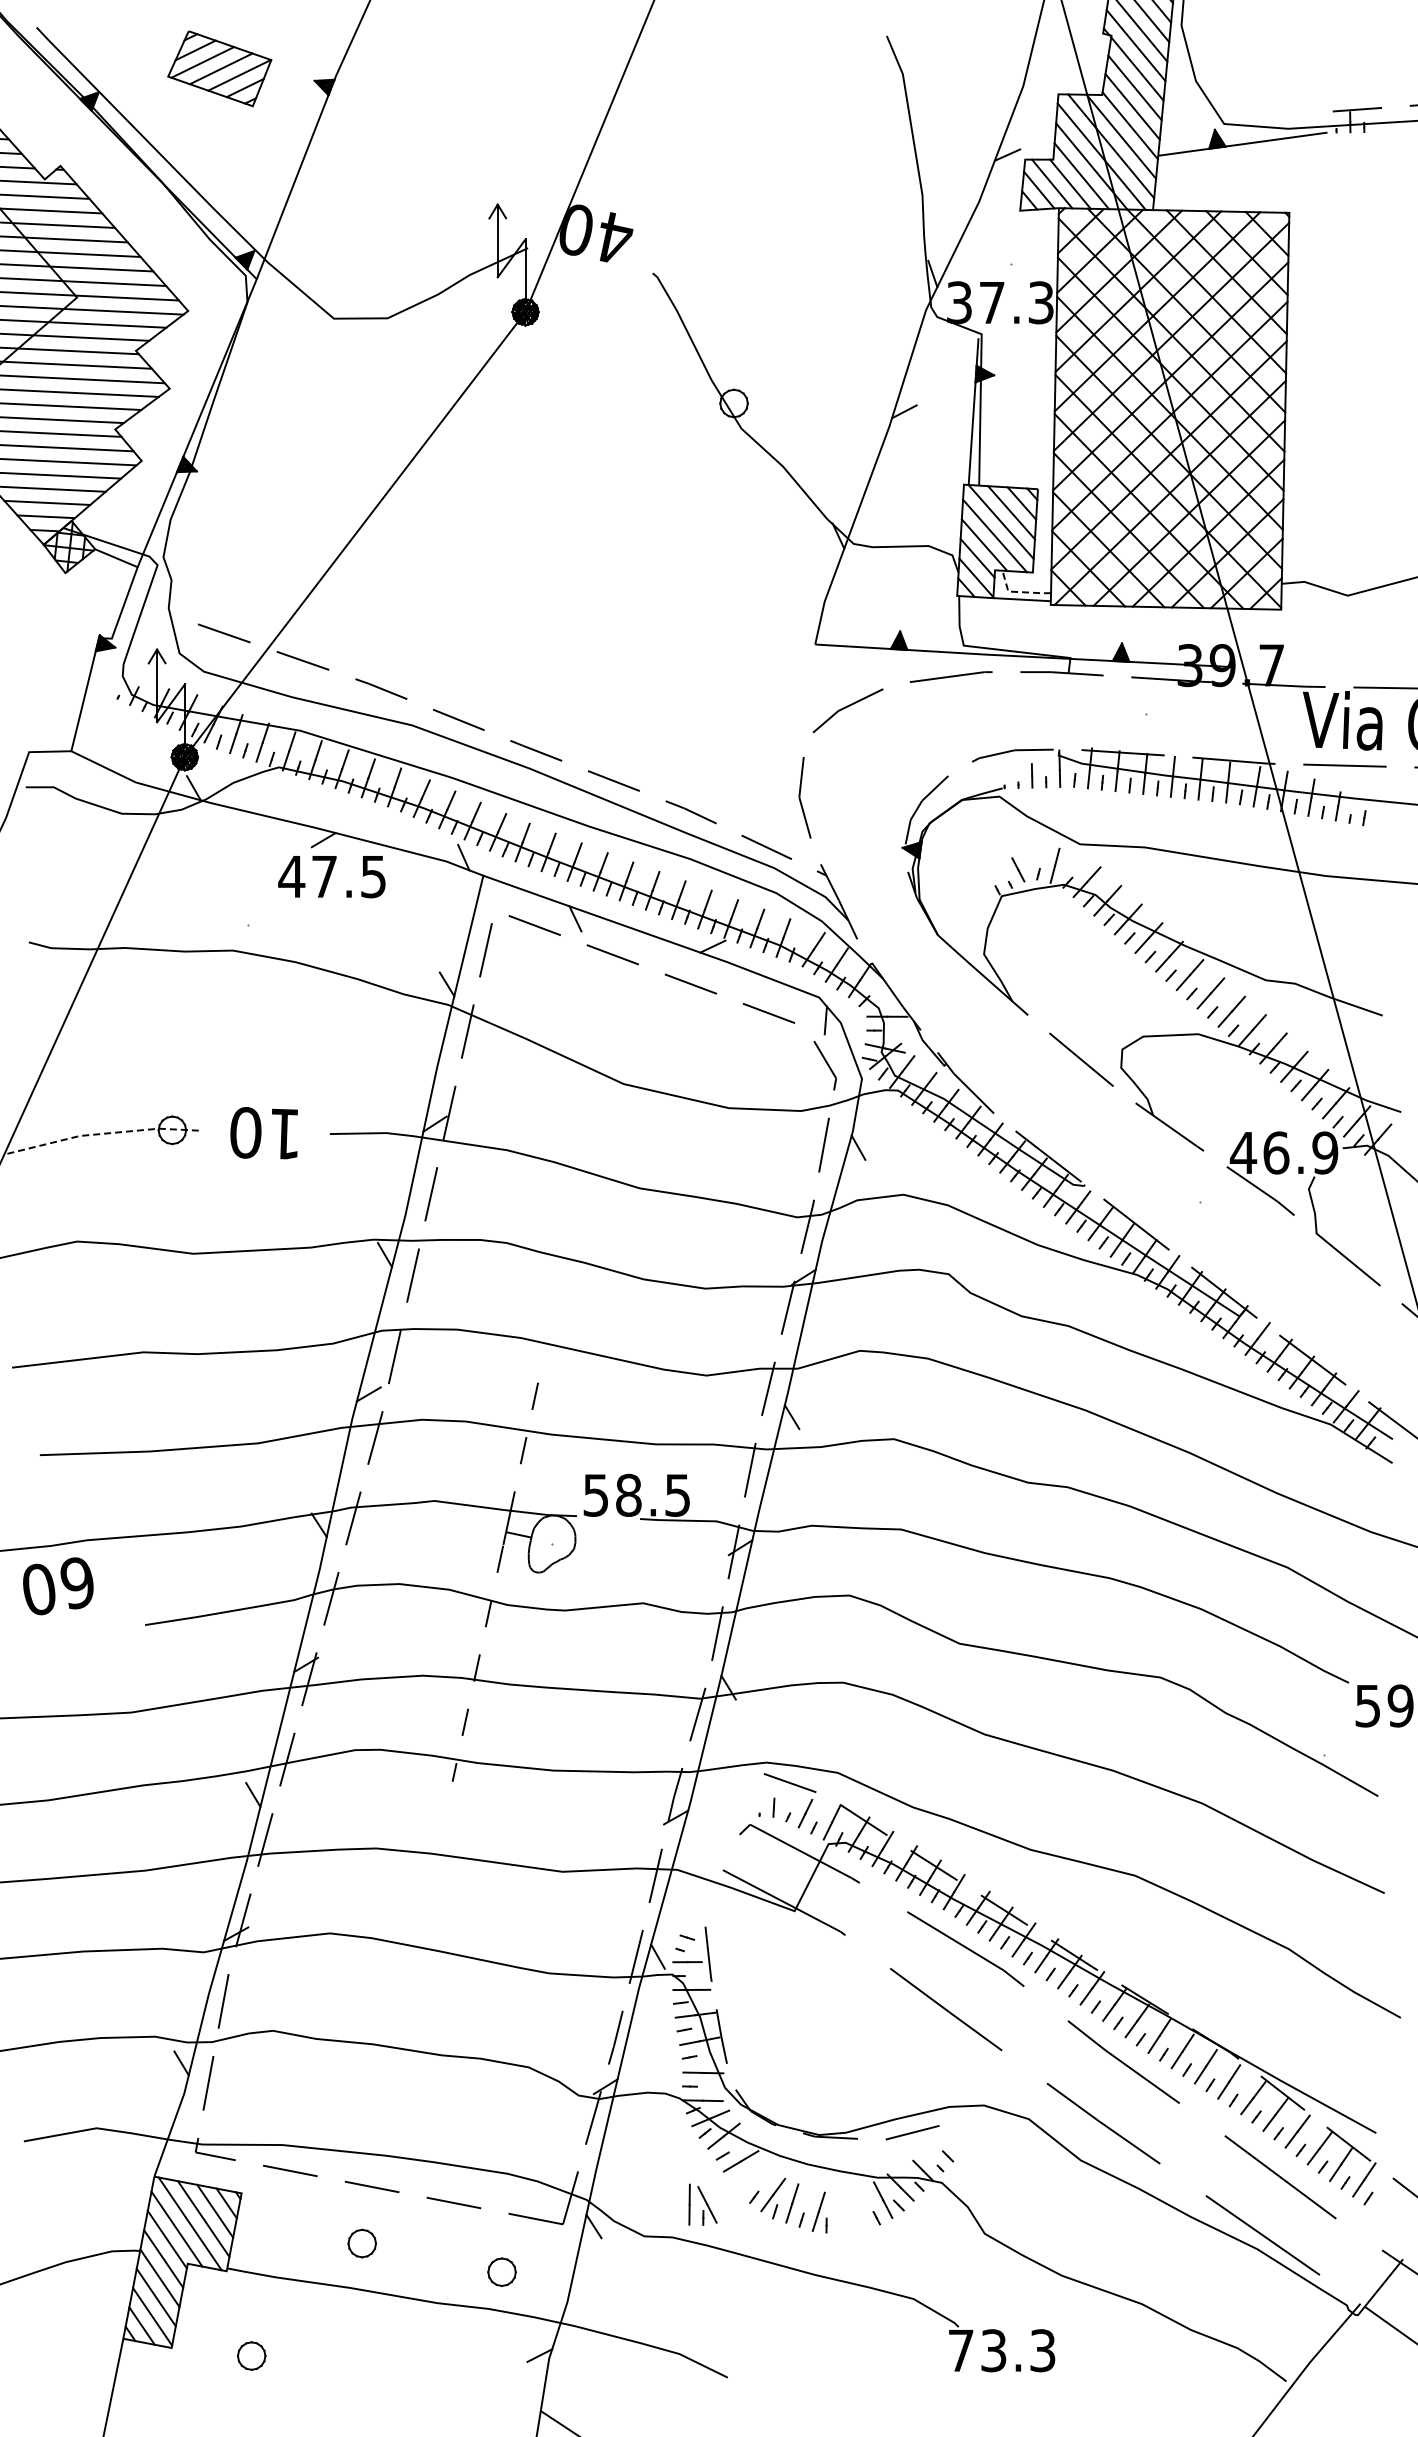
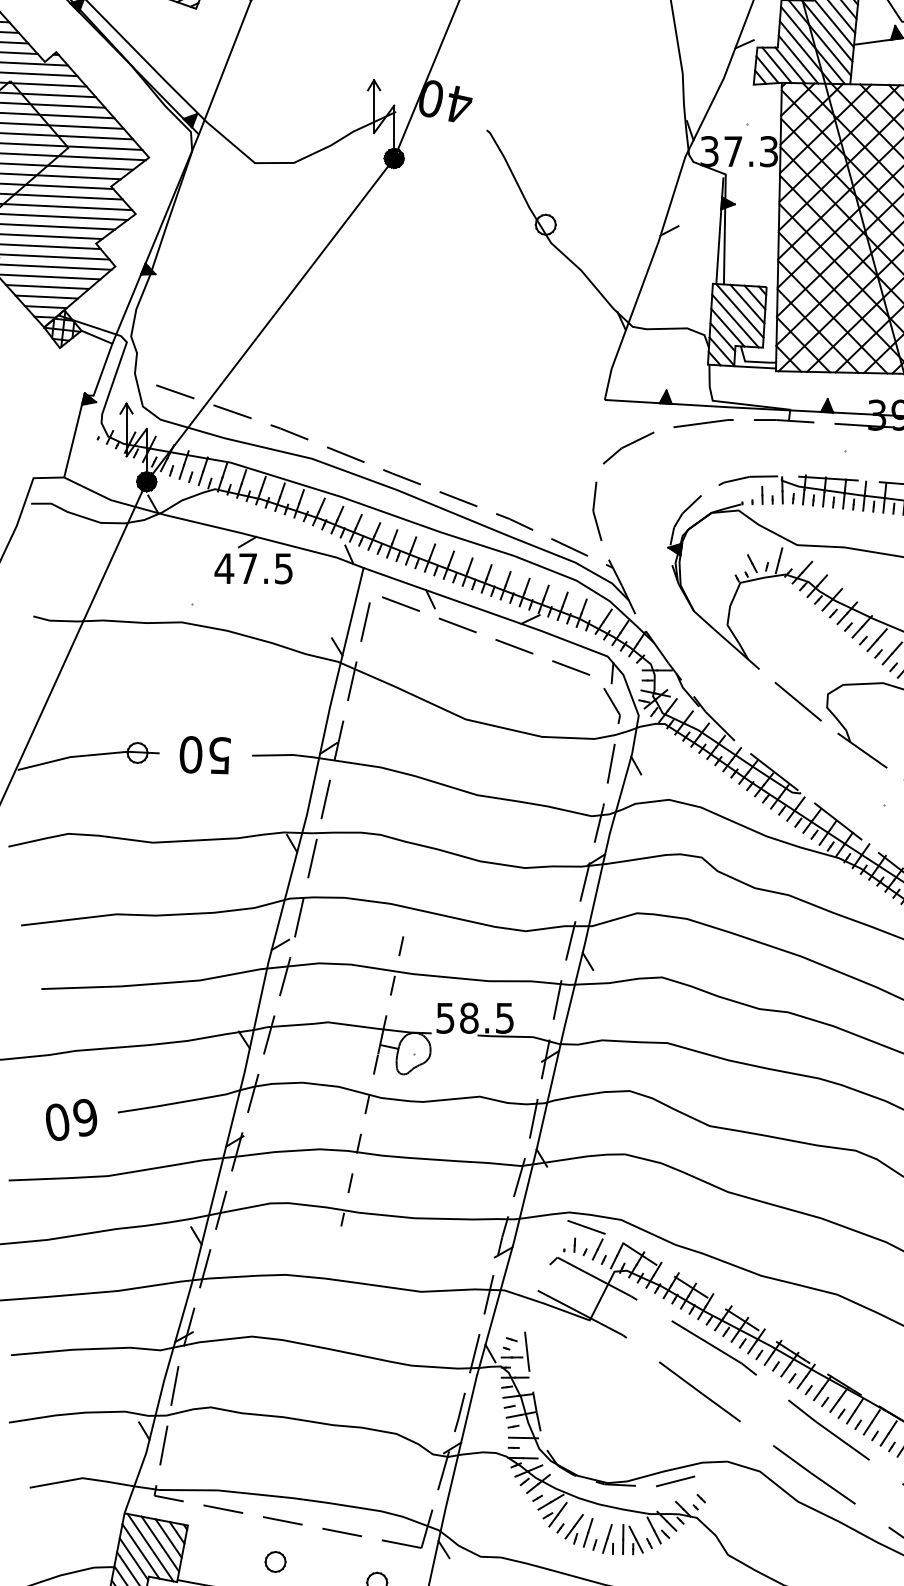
line: (1018, 592) -> (752, 362), dashed -> solid
line: (104, 1133) -> (88, 755), dashed -> solid
text: (285, 1133) -> (219, 755), 10 -> 50
text: (58, 1586) -> (71, 1120), moved
part: (746, 2178) -> (554, 1514), added
part: (702, 2204) -> (632, 1539), moved

